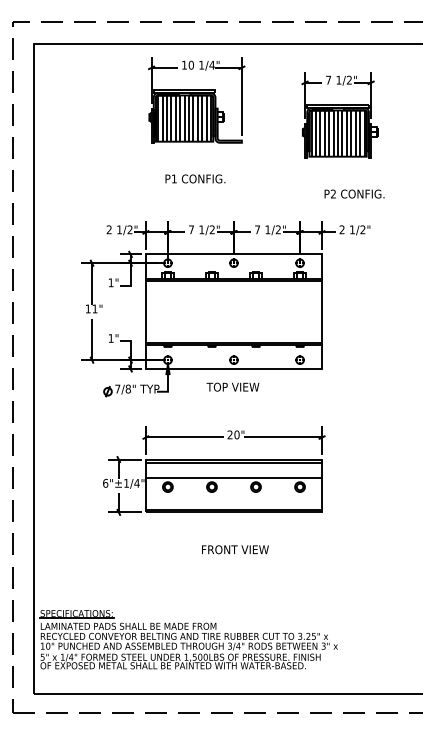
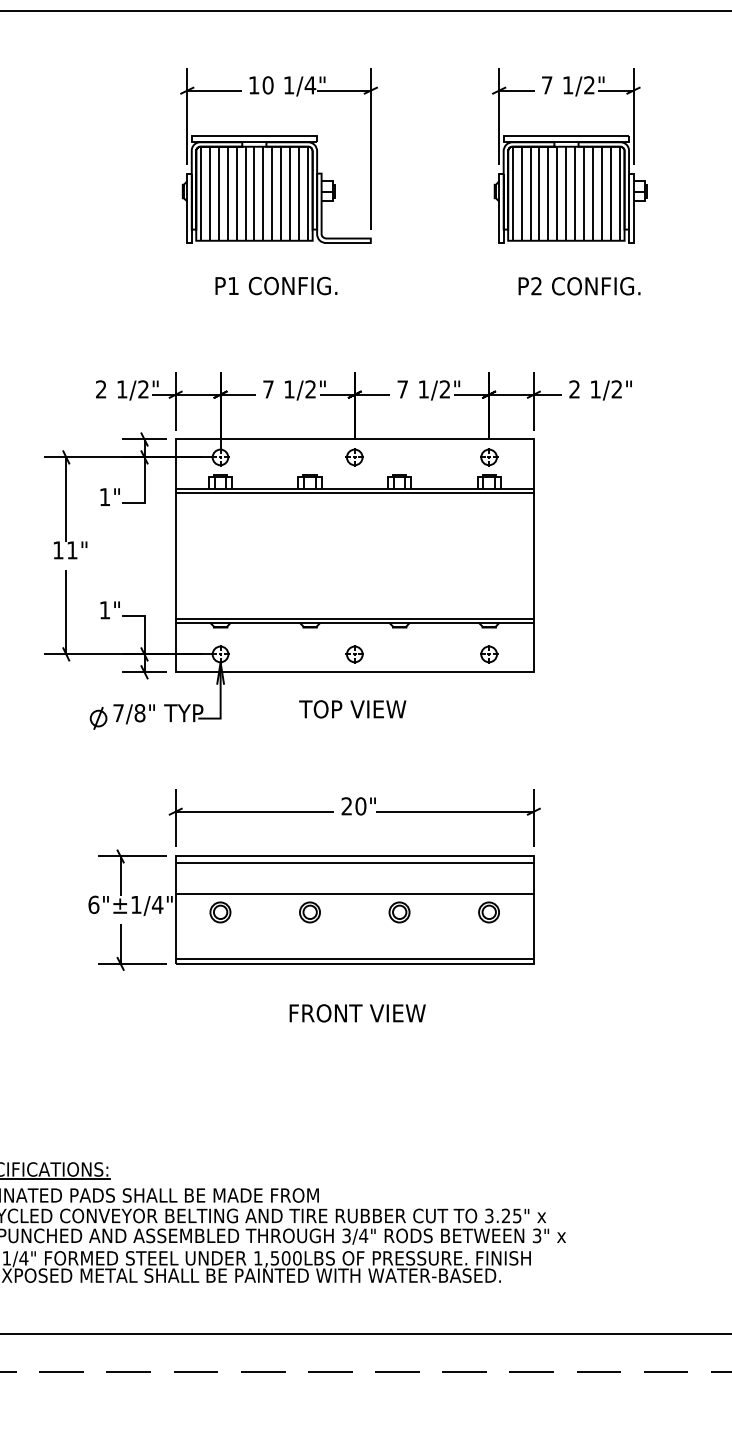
part: (196, 100) -> (278, 157), moved
text: (354, 193) -> (579, 285), moved
text: (235, 549) -> (357, 1012), moved

